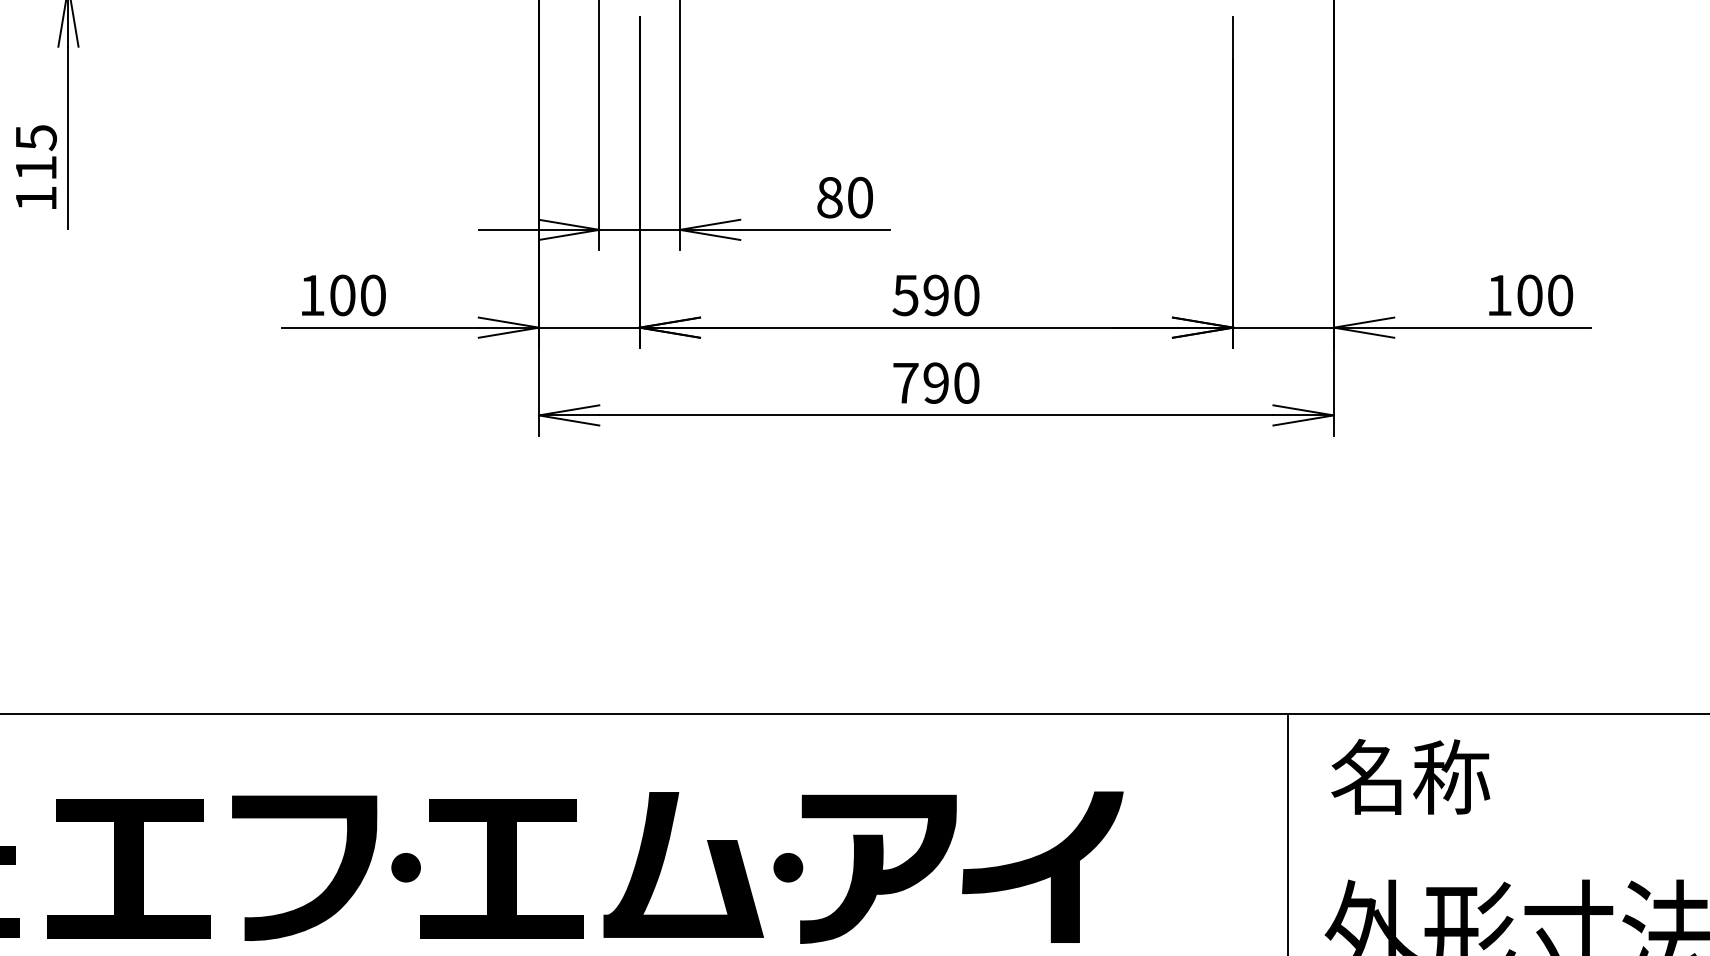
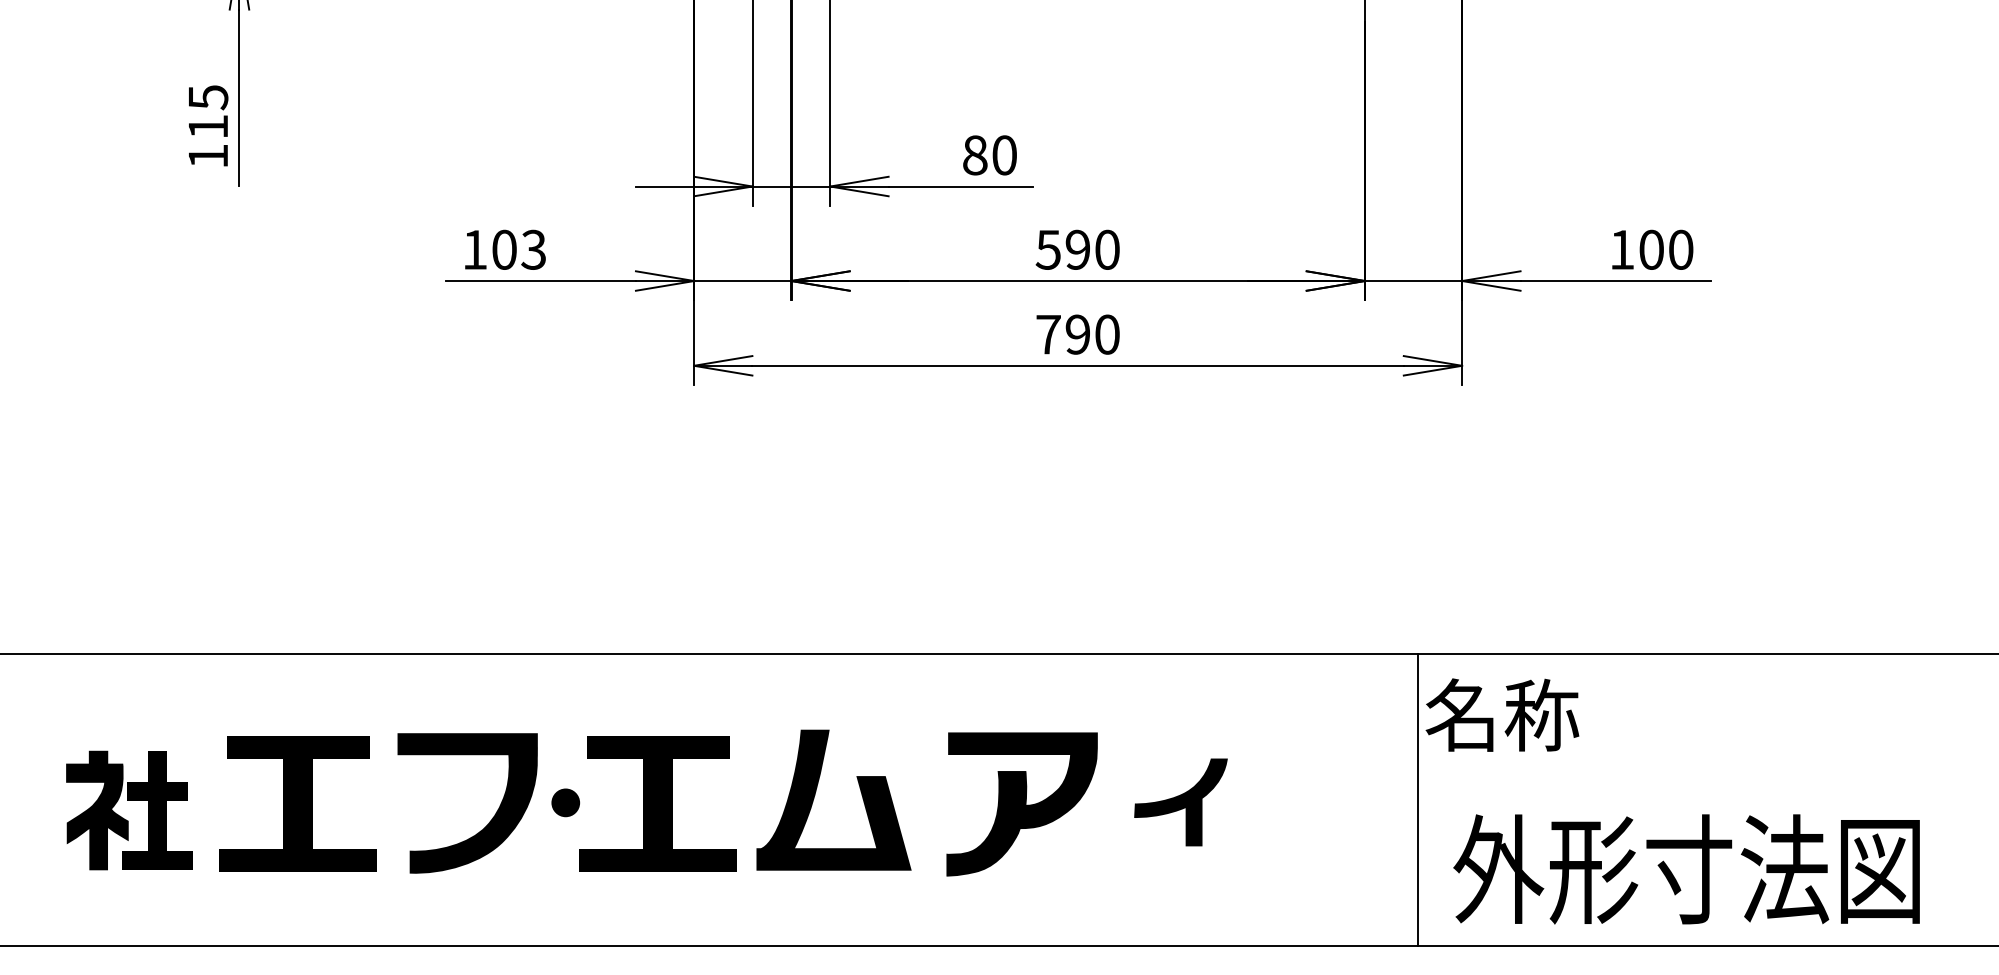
text: (372, 295) -> (533, 249), 100 -> 103
text: (1410, 776) -> (1502, 714), moved
part: (787, 867) -> (934, 802), removed
part: (1042, 867) -> (1180, 802), size x0.6

